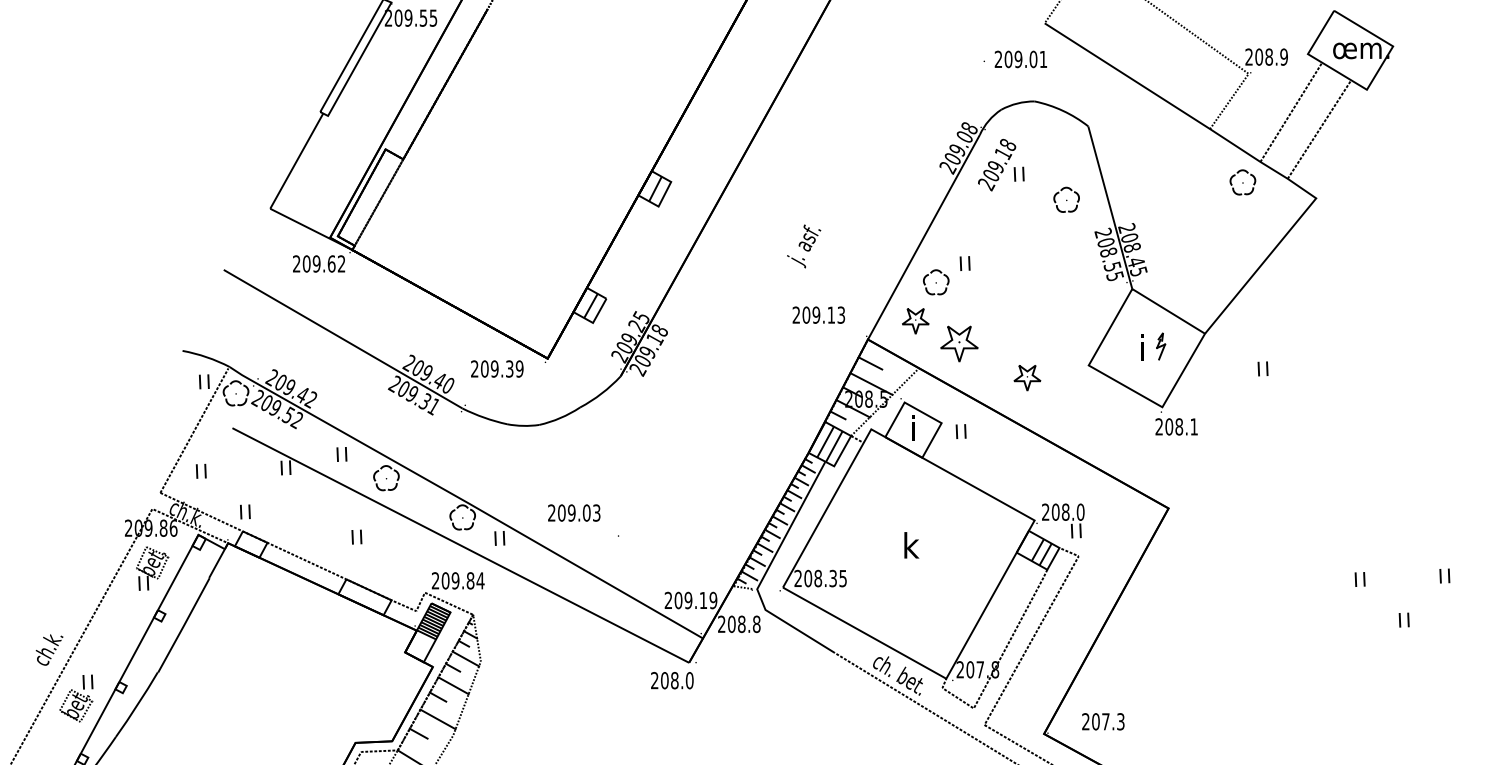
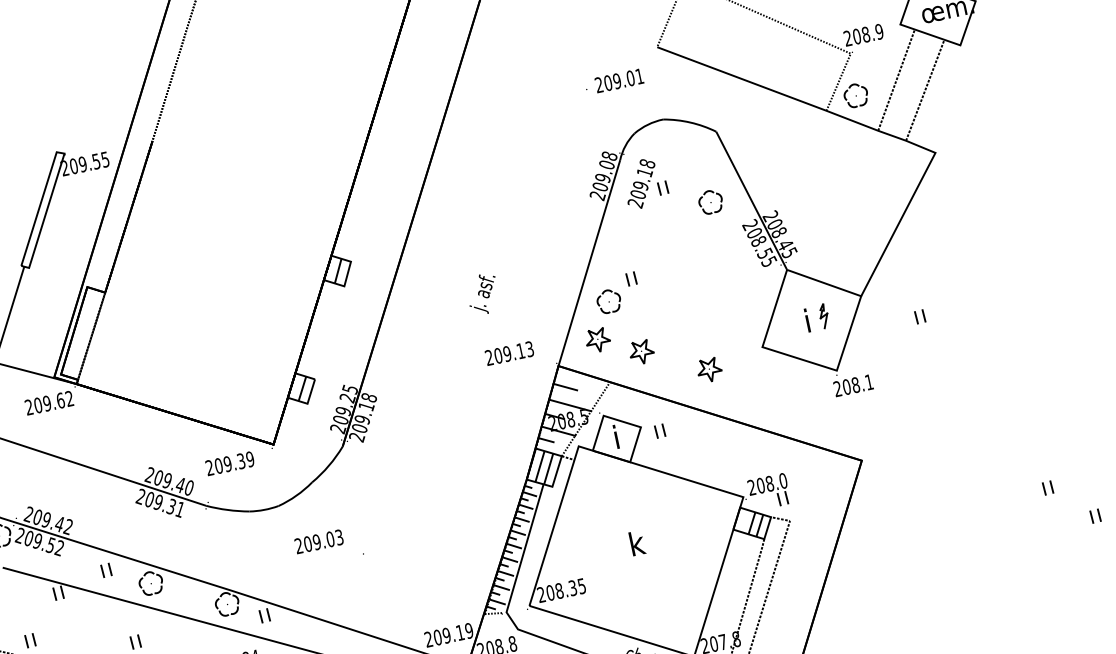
text: (1014, 59) -> (613, 82), moved
part: (1242, 182) -> (855, 95), moved
part: (959, 343) -> (641, 352), size x0.71
text: (583, 520) -> (328, 546), moved

